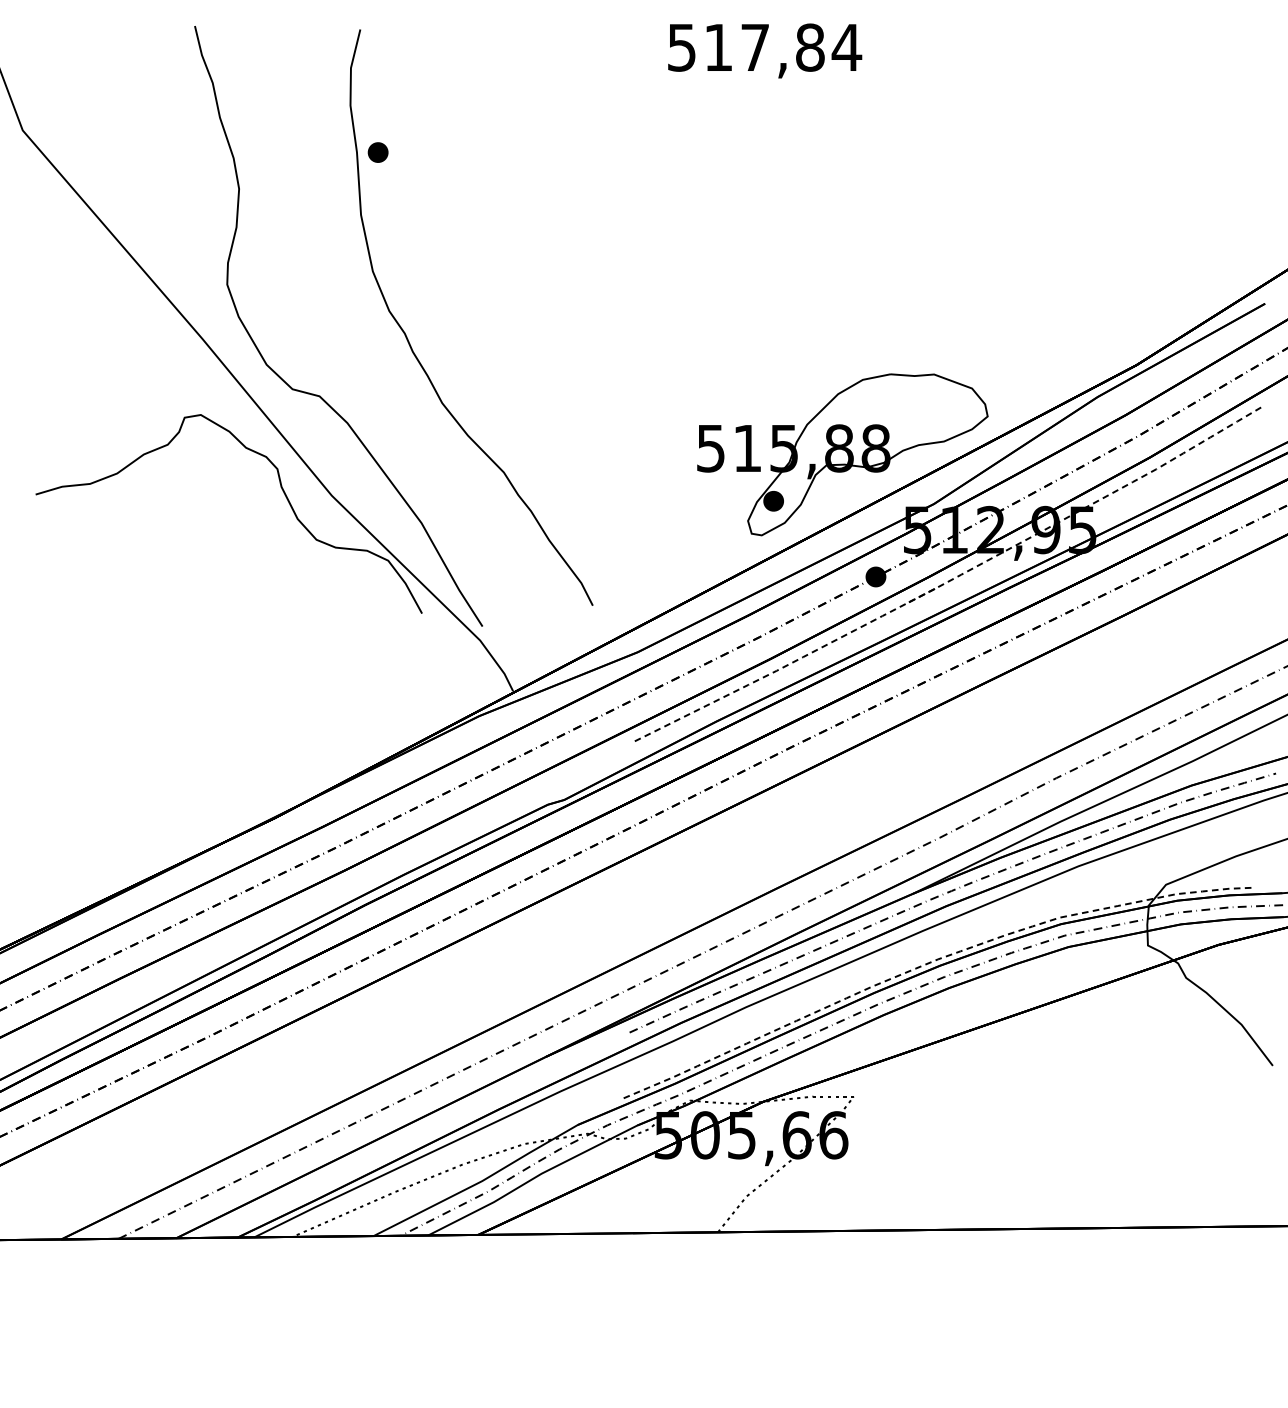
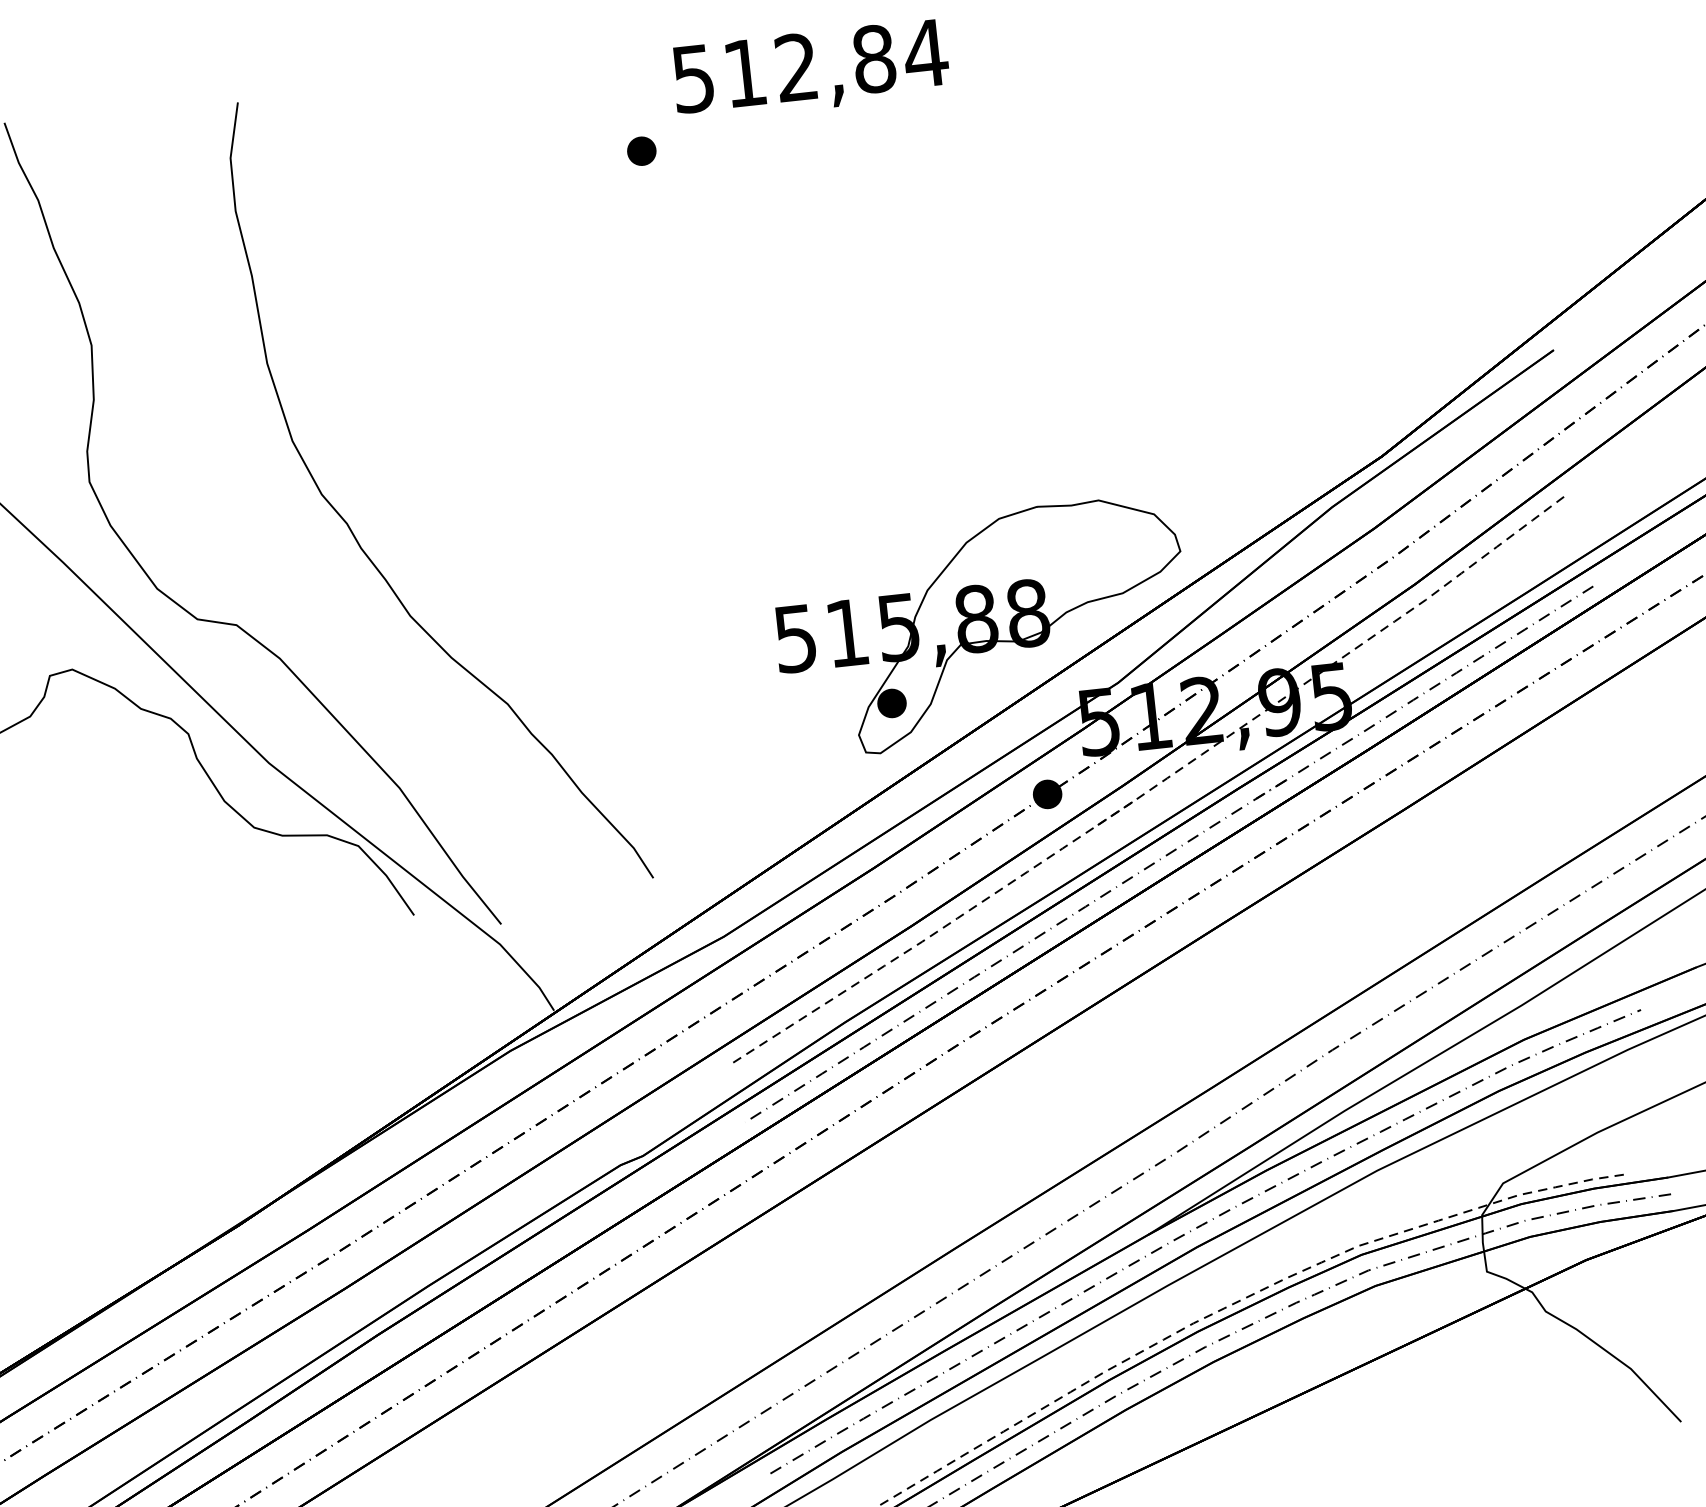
text: (754, 46) -> (795, 66), 517,84 -> 512,84
part: (377, 152) -> (640, 151), moved
part: (958, 627) -> (1171, 852), added

